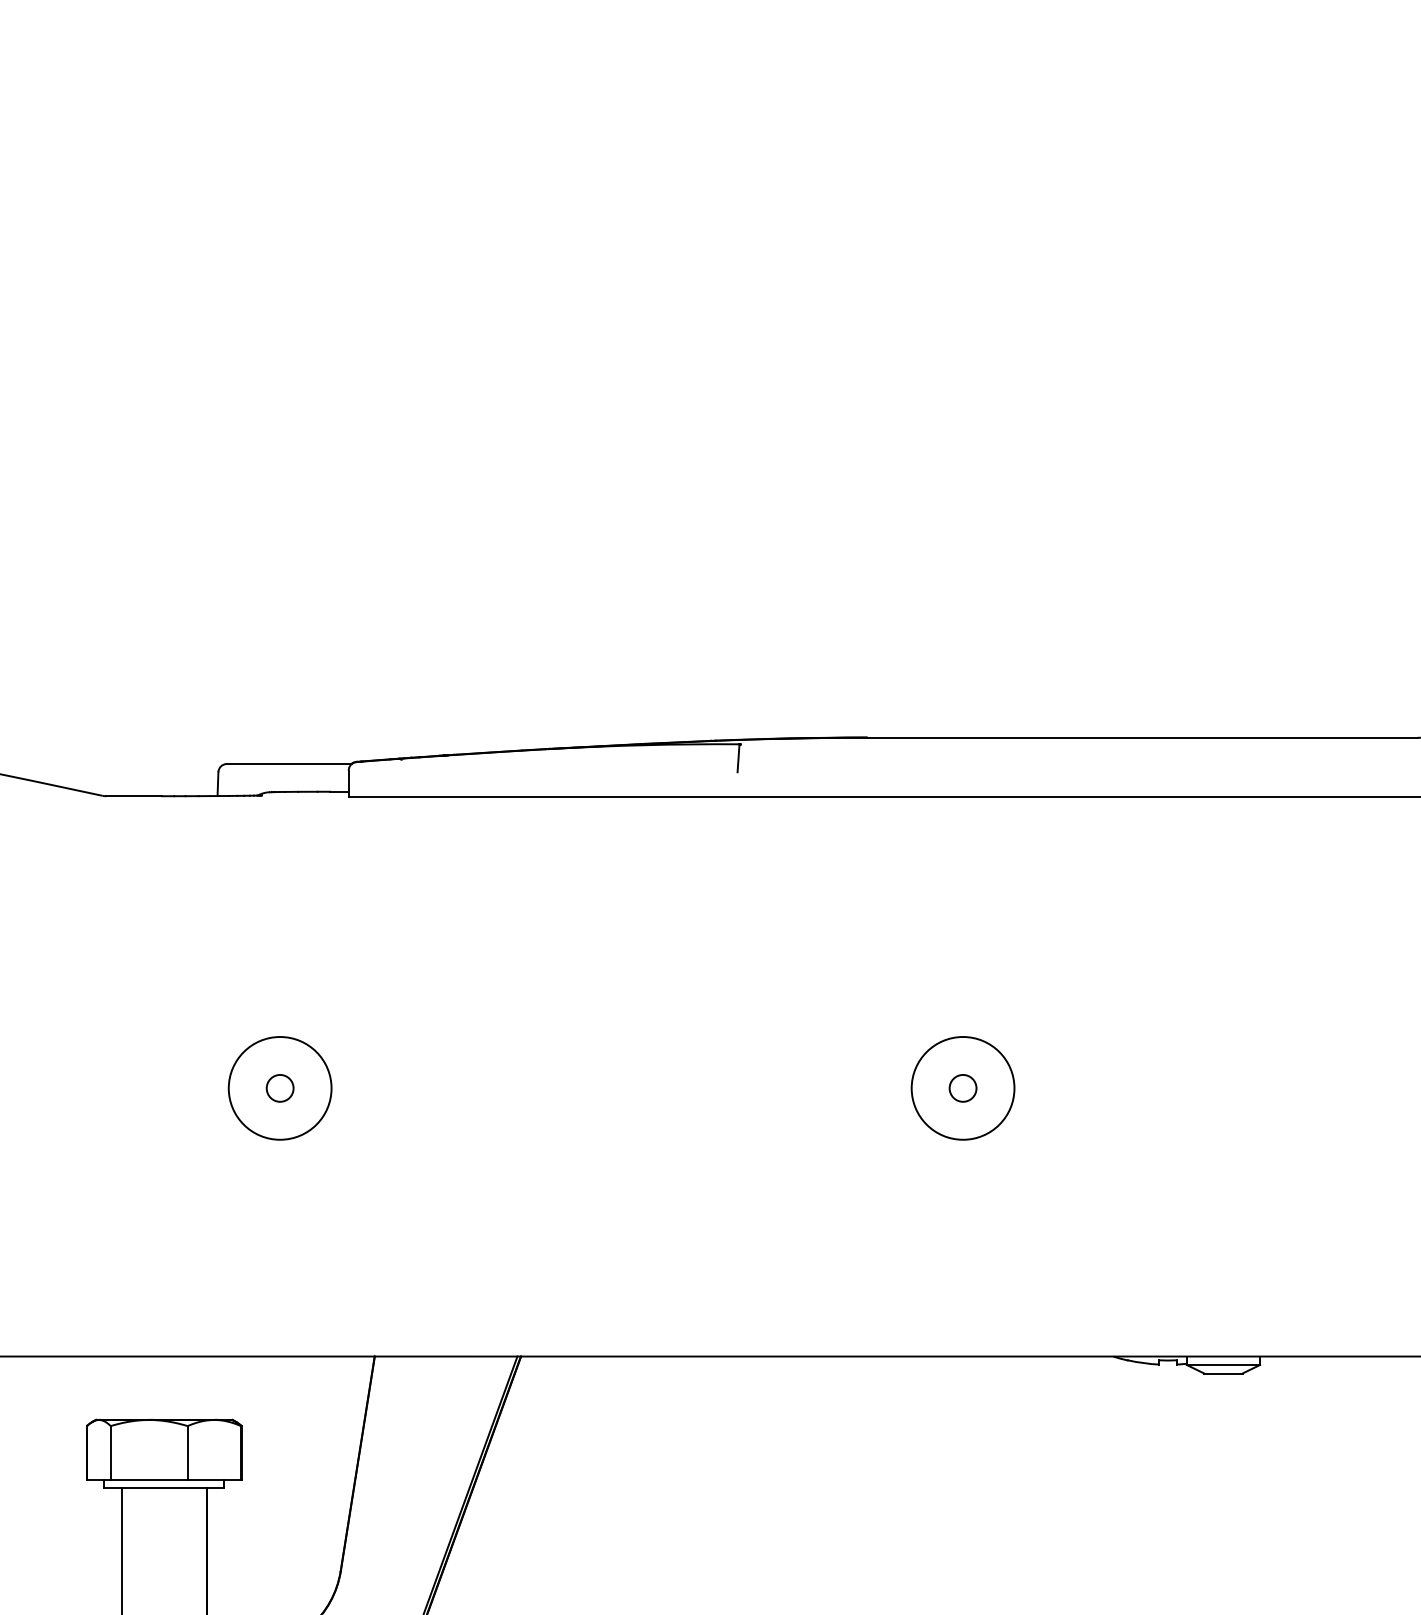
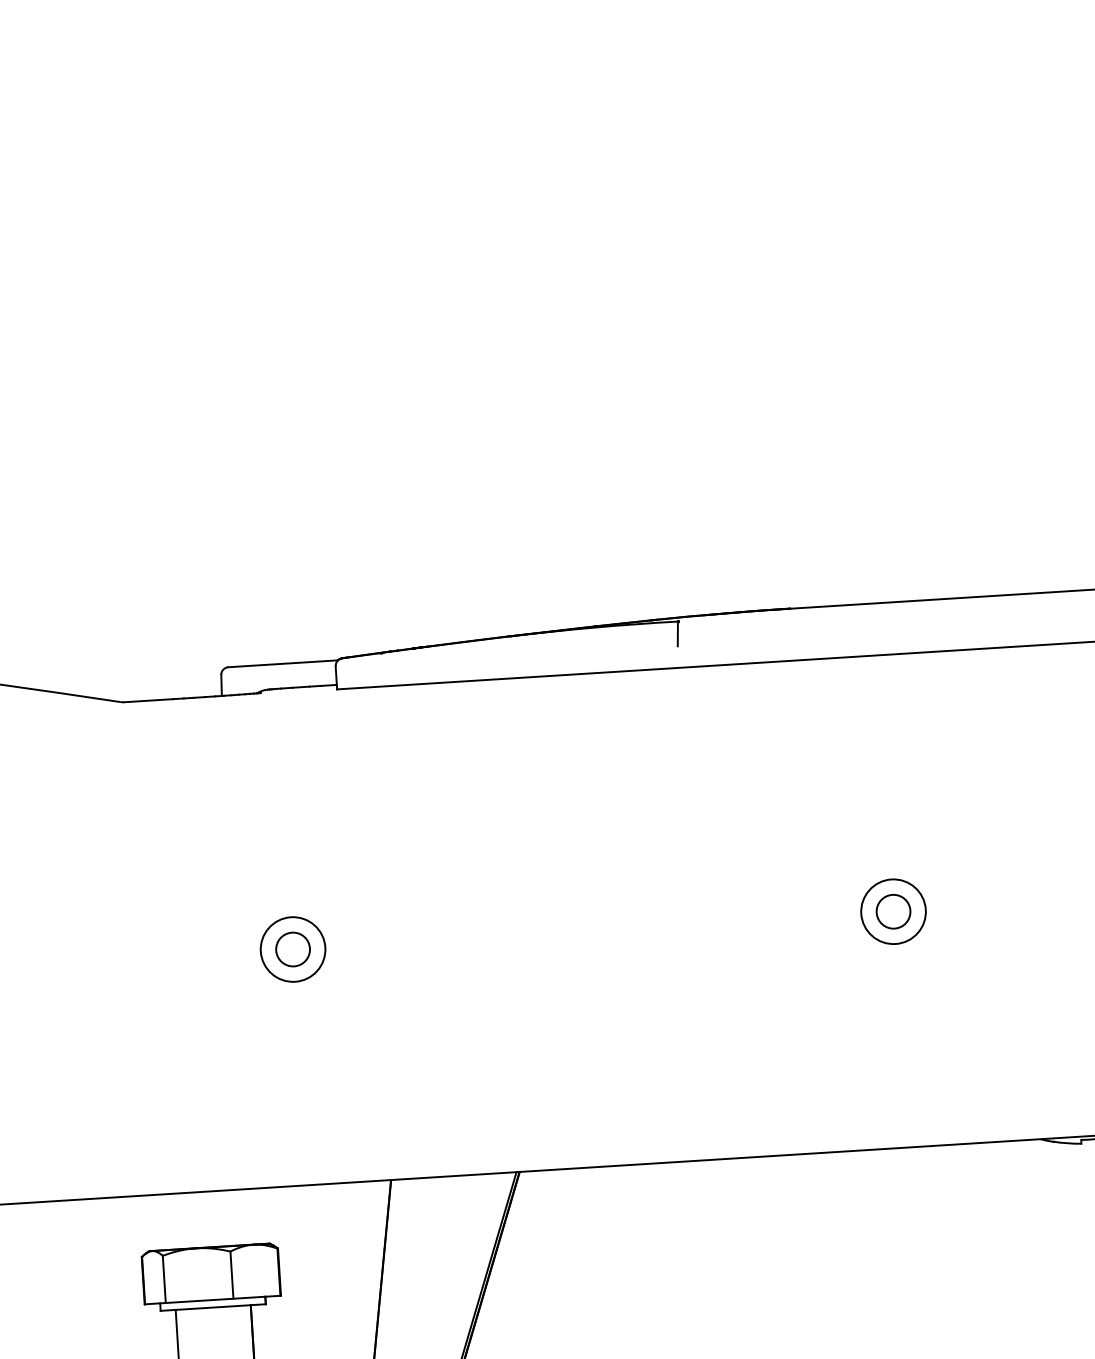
circle: (279, 1088) -> (292, 949), size x0.71
circle: (279, 1088) -> (292, 949), size x1.43
circle: (962, 1088) -> (893, 911), size x0.71
circle: (962, 1088) -> (893, 911), size x1.43

